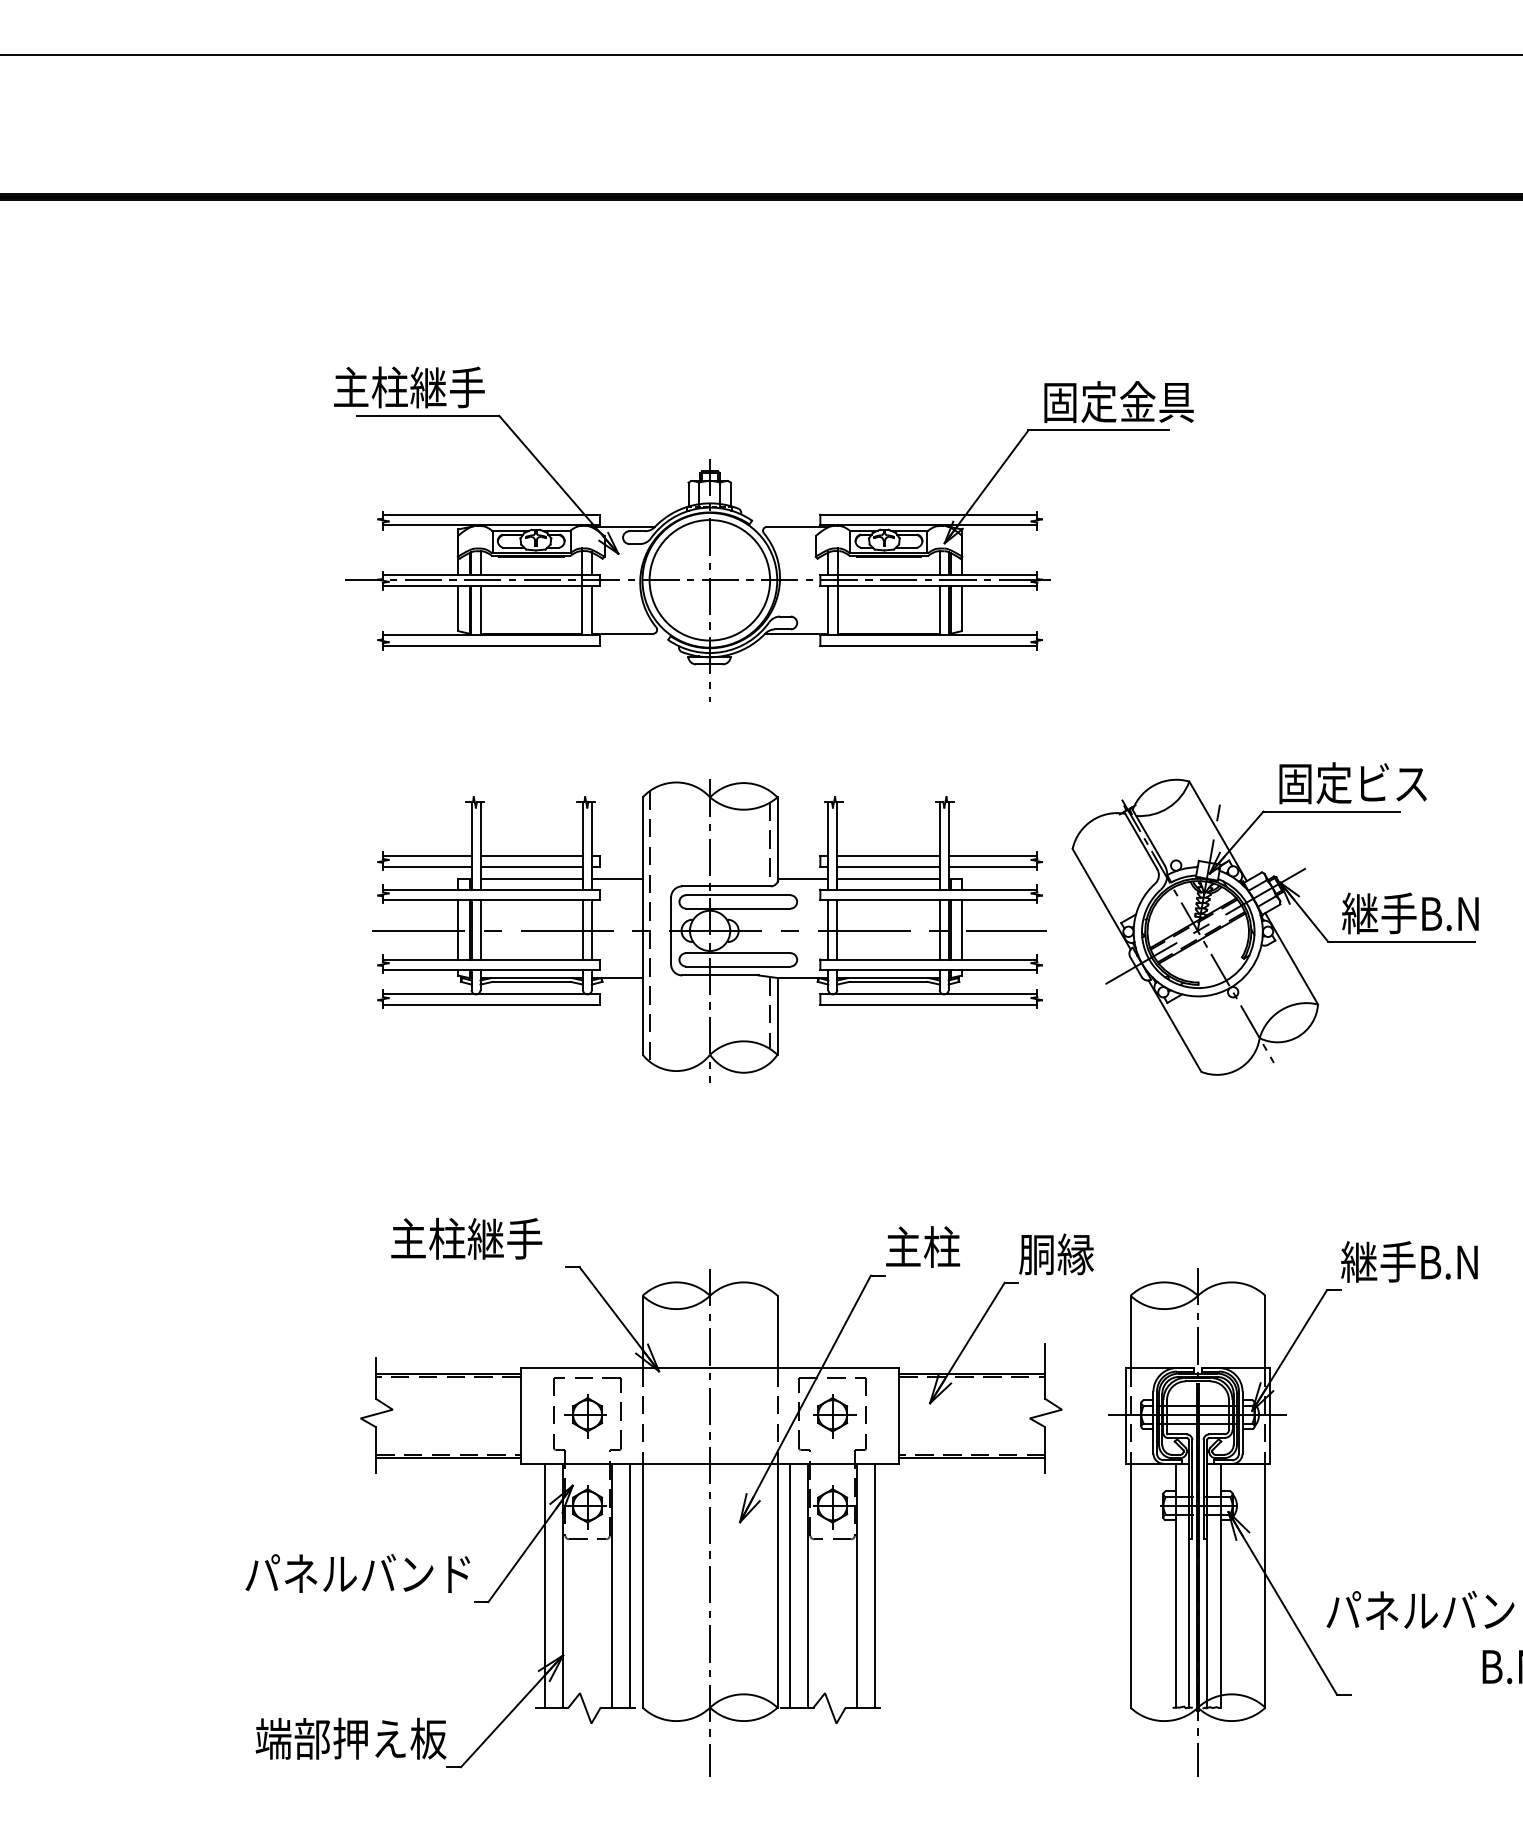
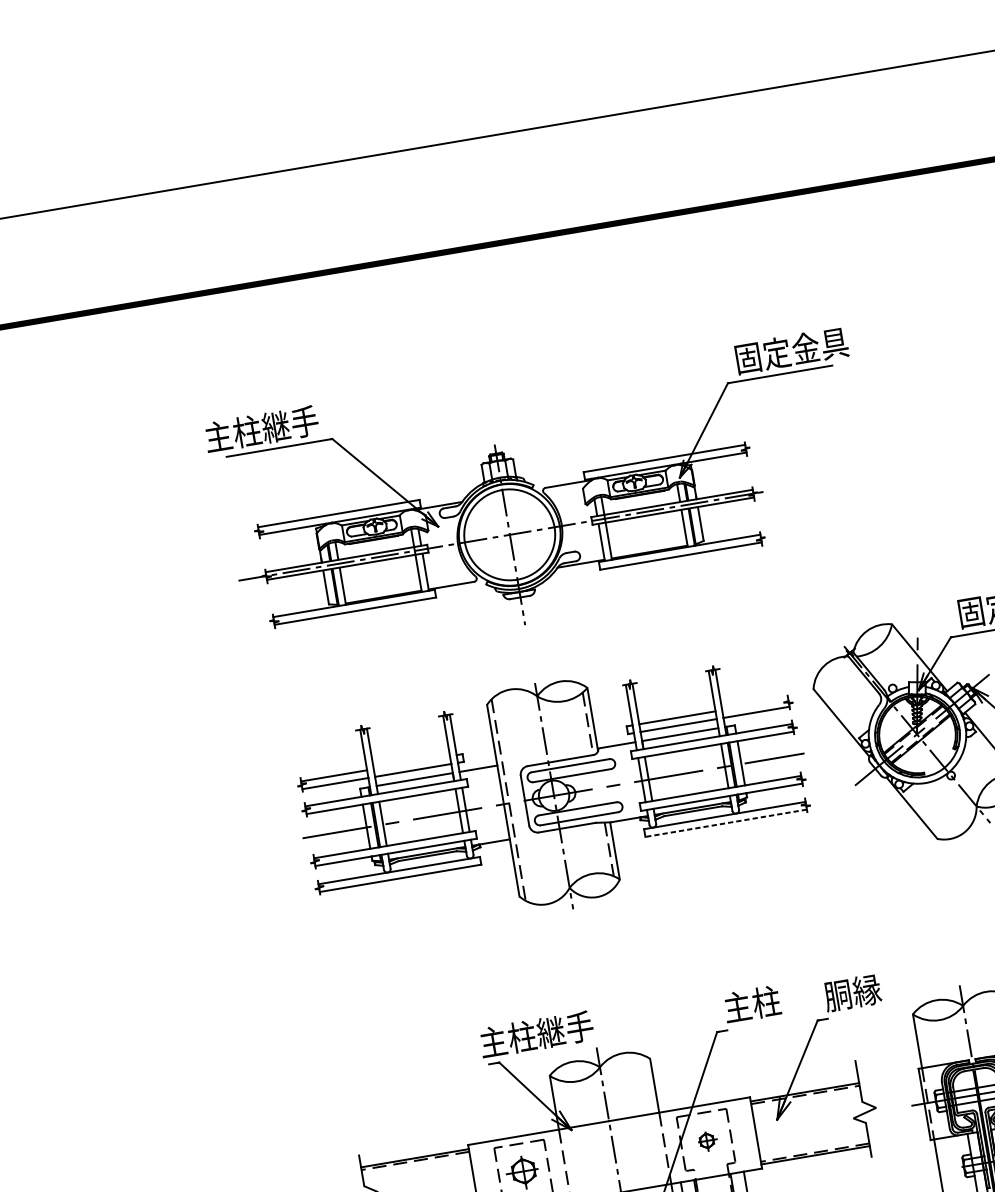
line: (531, 856) -> (411, 762), removed
line: (992, 856) -> (754, 704), removed
line: (928, 1004) -> (725, 823), solid -> dashed
text: (466, 1238) -> (536, 1034), moved
part: (834, 1416) -> (707, 1141), size x0.6

